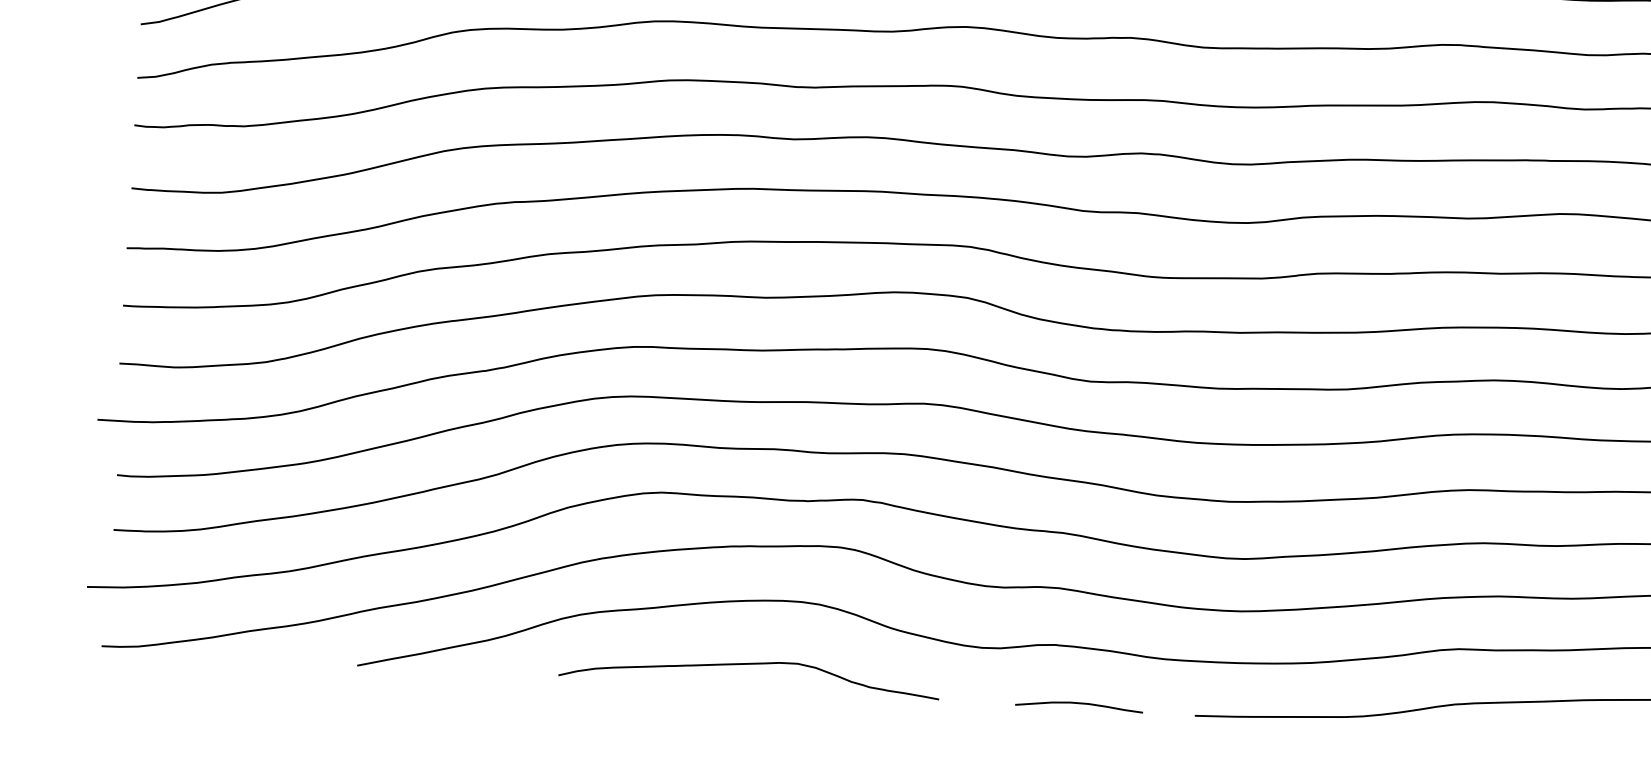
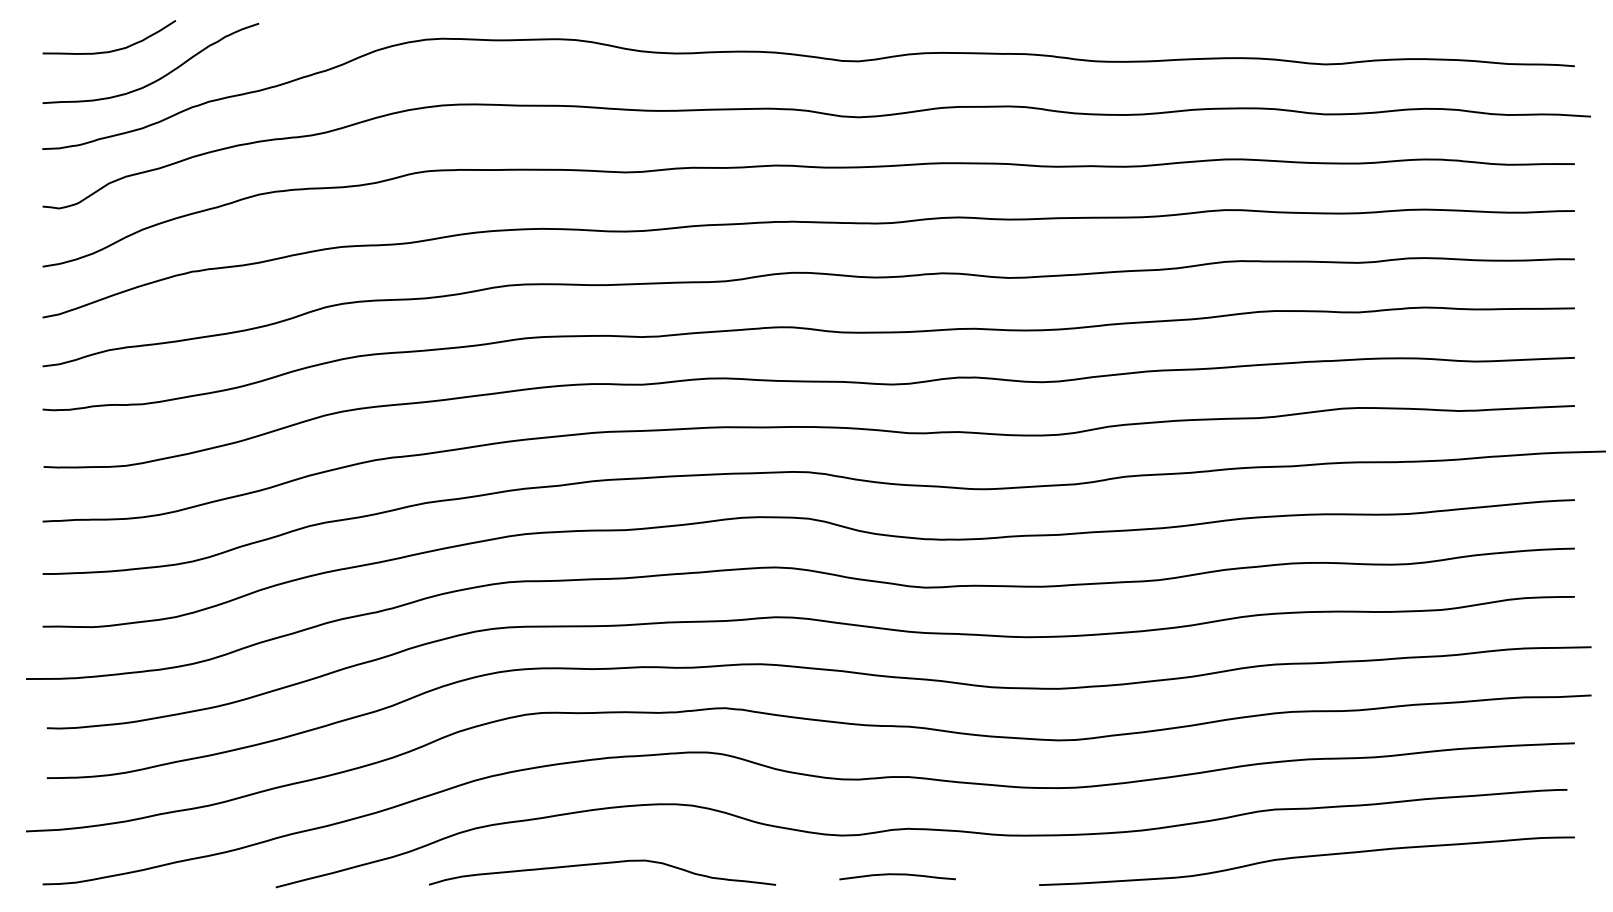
curve: (750, 665) -> (602, 864), moved
curve: (1079, 704) -> (897, 875), moved

